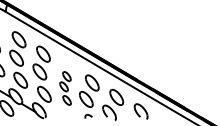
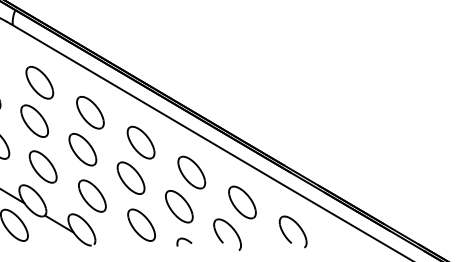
part: (65, 88) -> (136, 183), size x1.67

